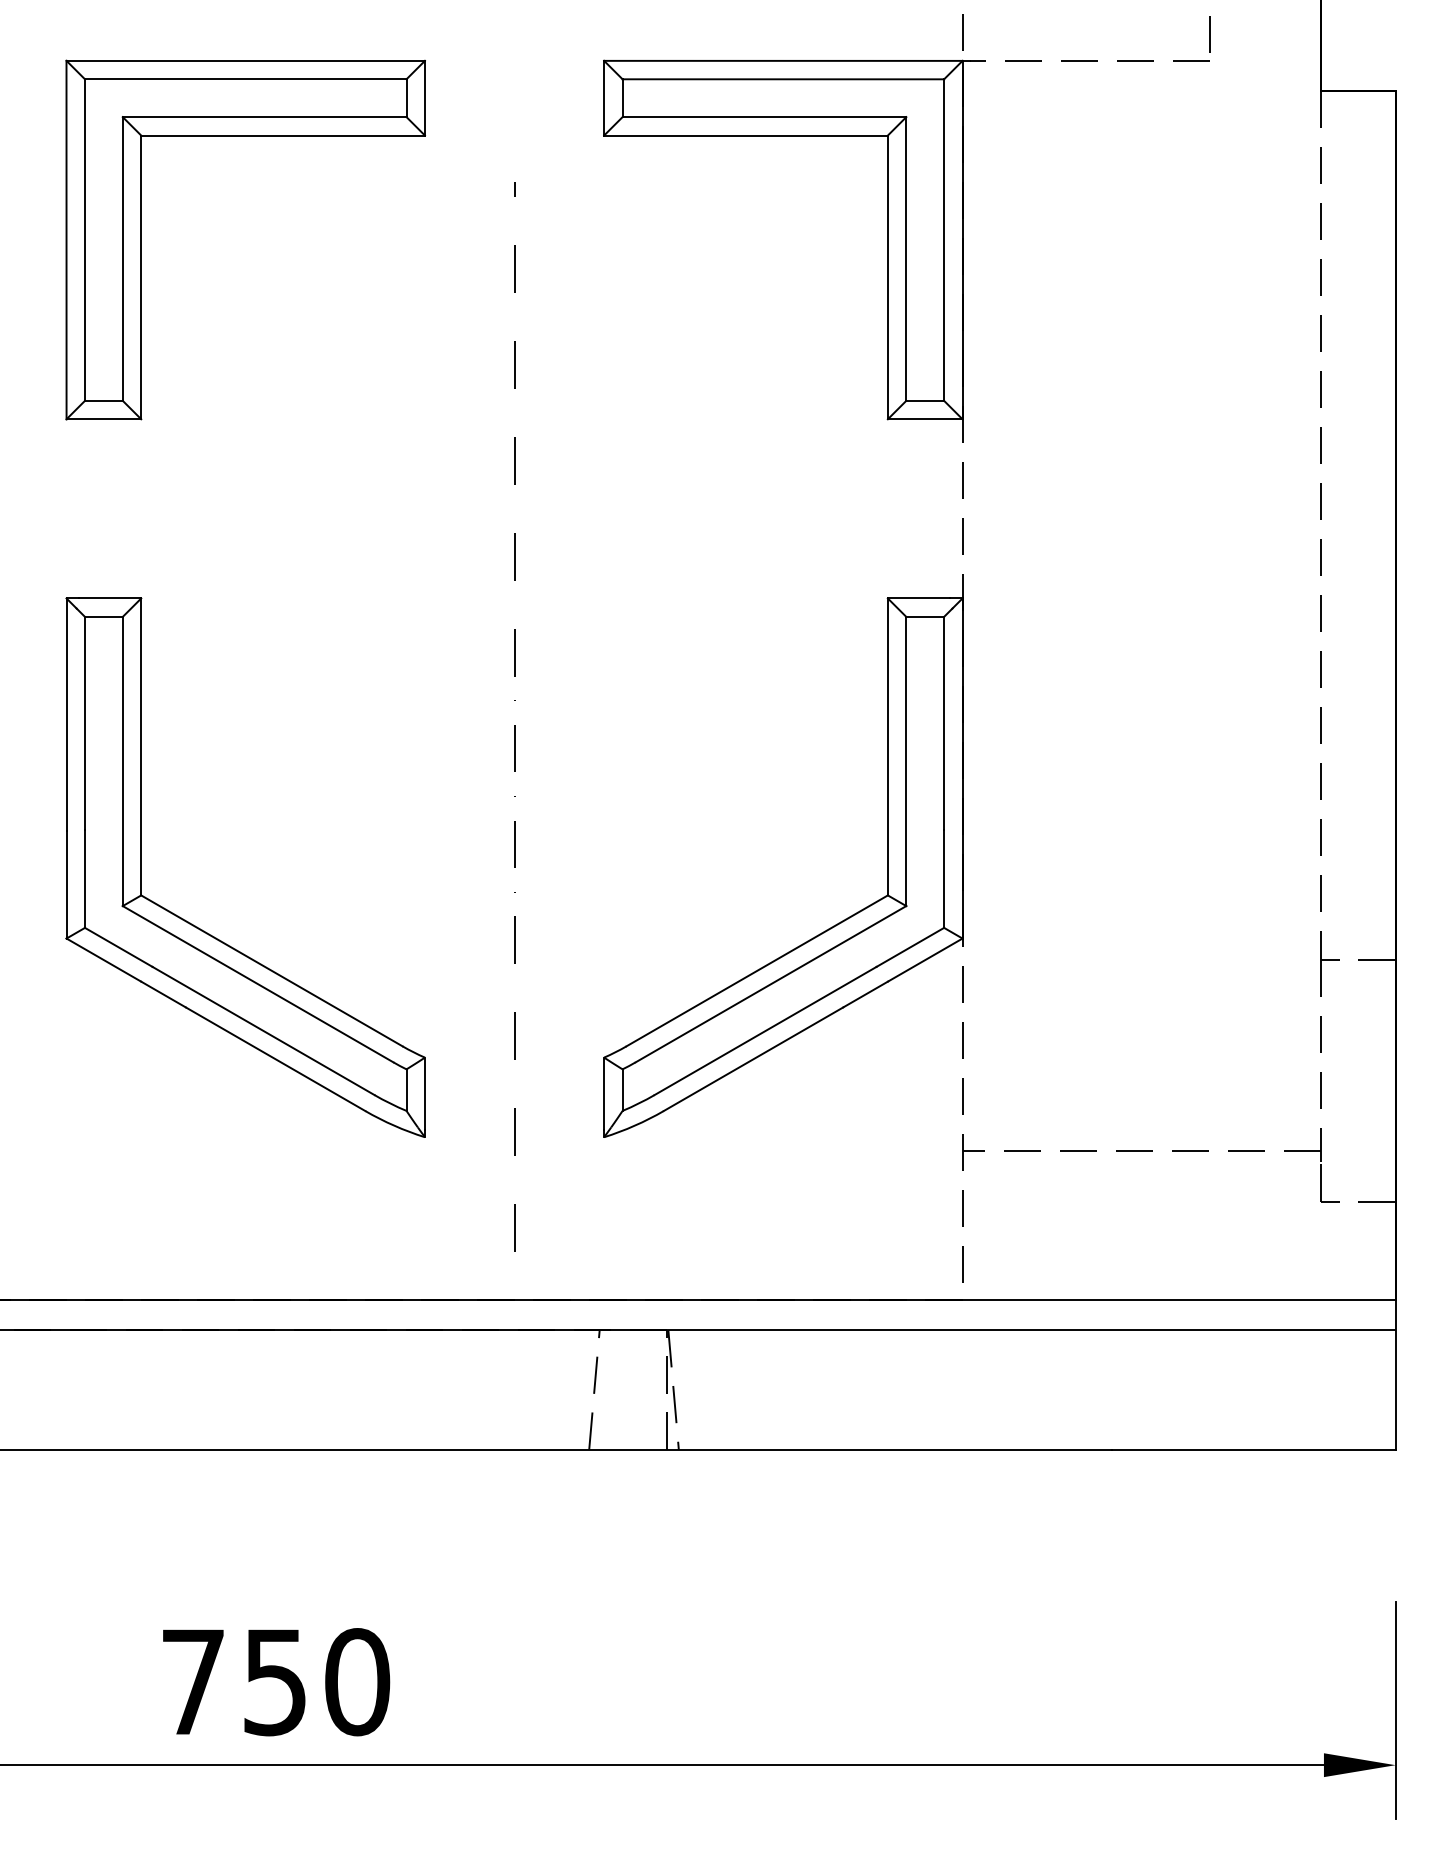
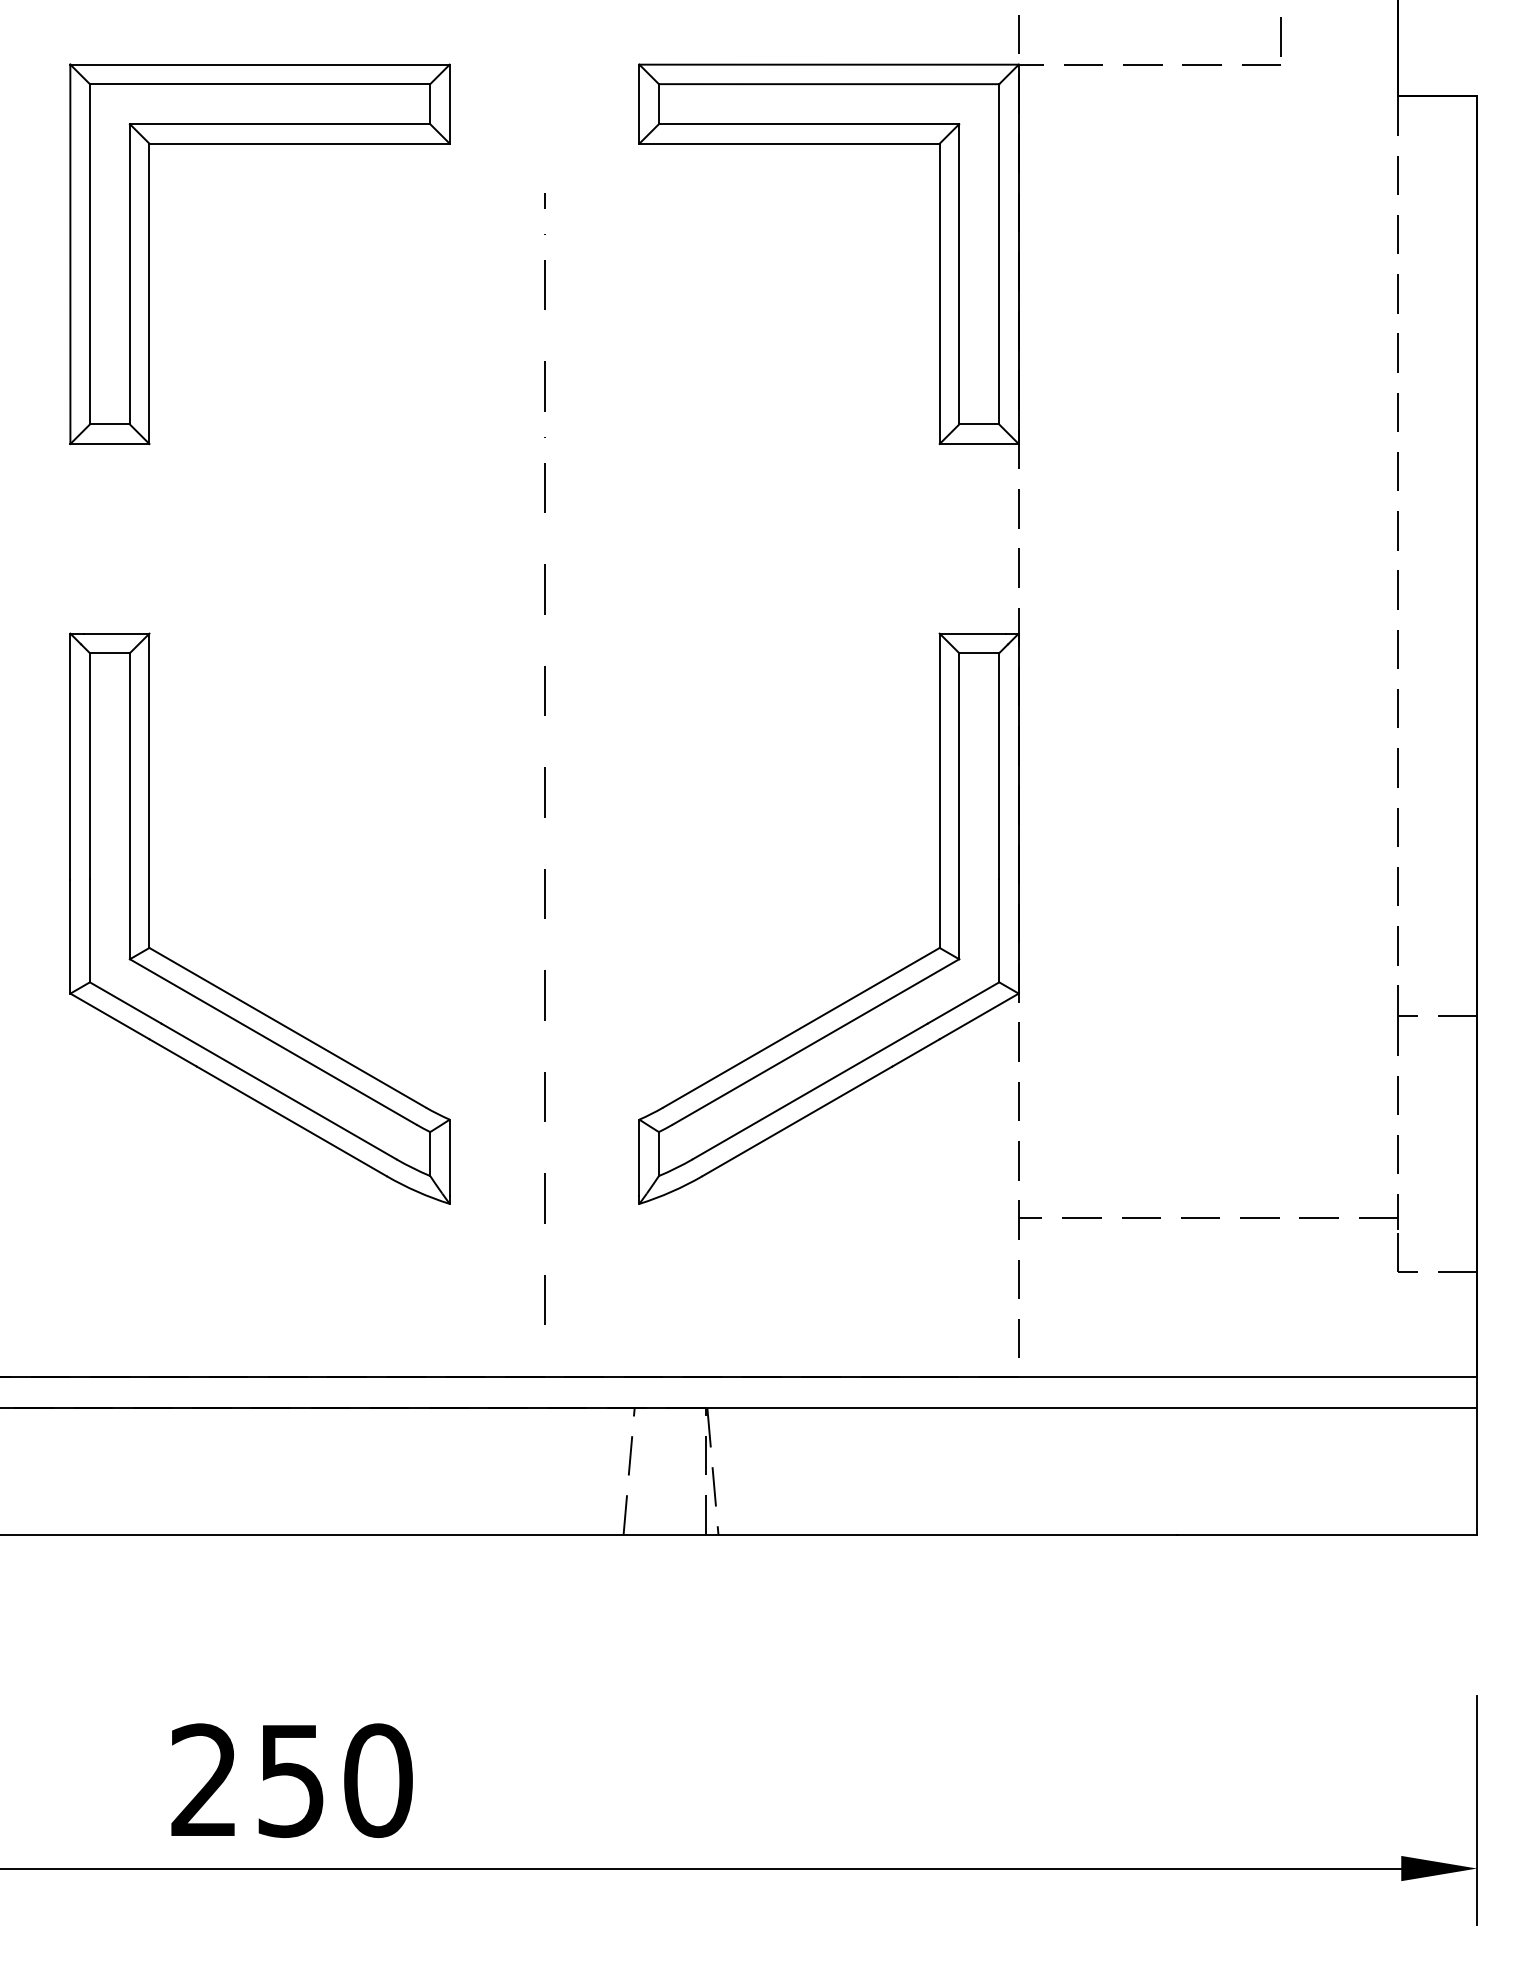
text: (192, 1681) -> (203, 1779), 750 -> 250

